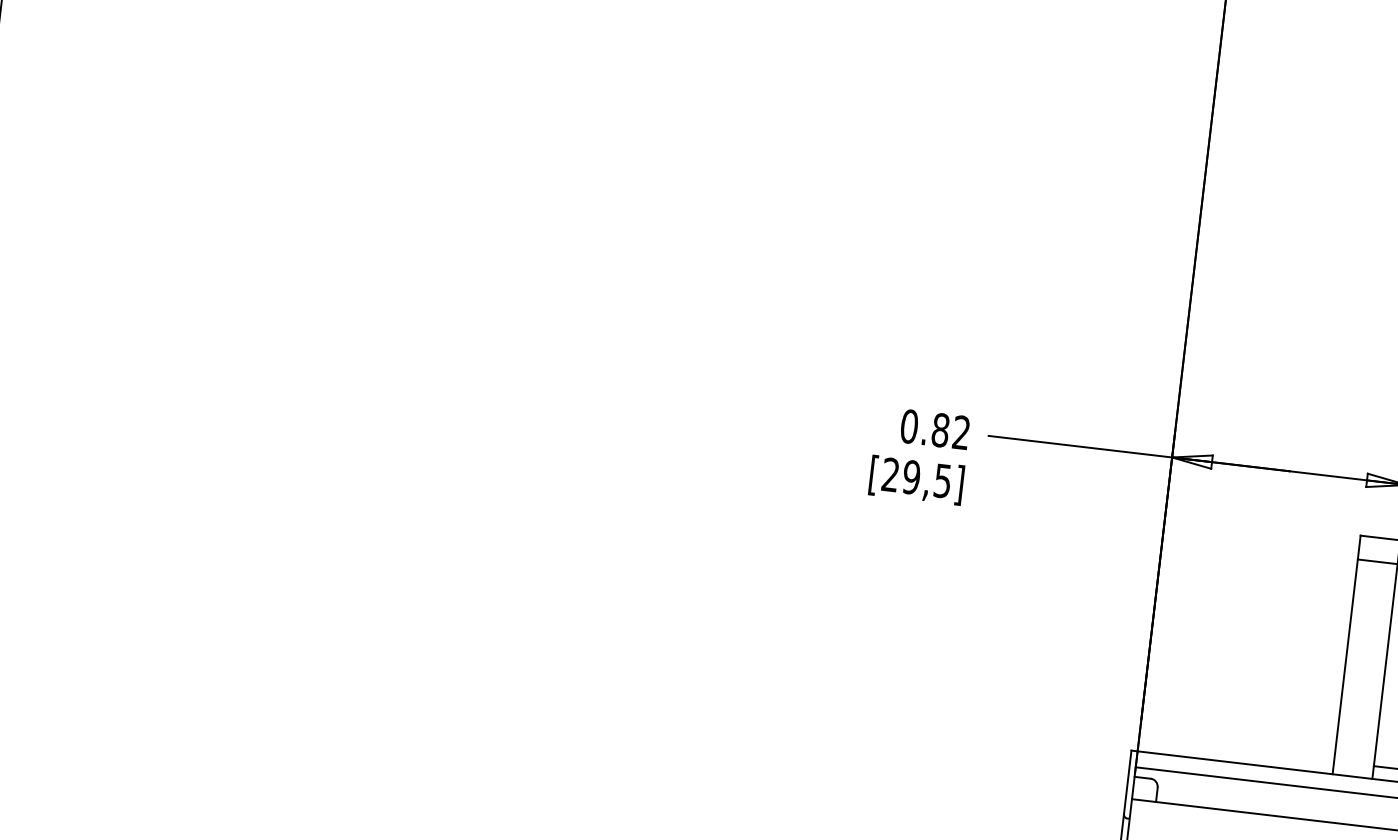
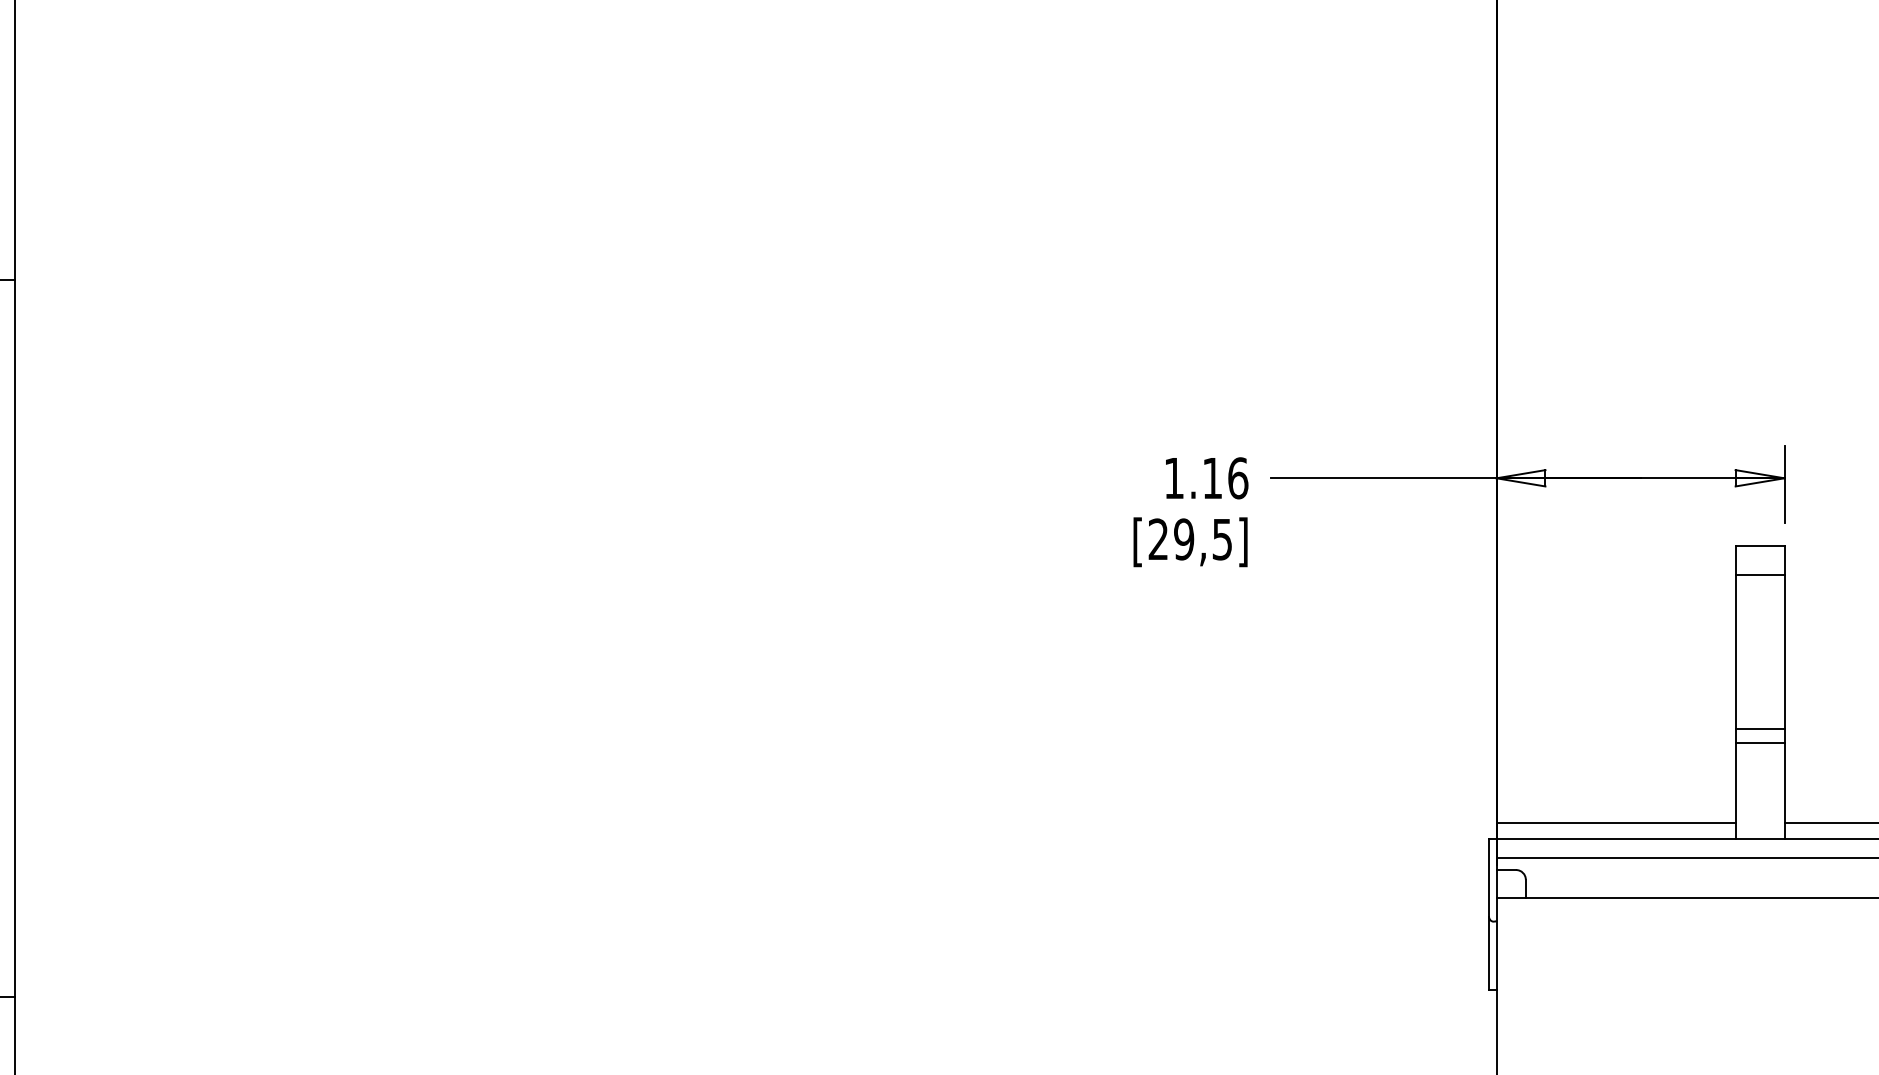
text: (935, 429) -> (1206, 478), 0.82 -> 1.16
line: (1362, 686) -> (1759, 728), added
line: (1361, 698) -> (1759, 743), added
line: (1236, 750) -> (1615, 823), added

